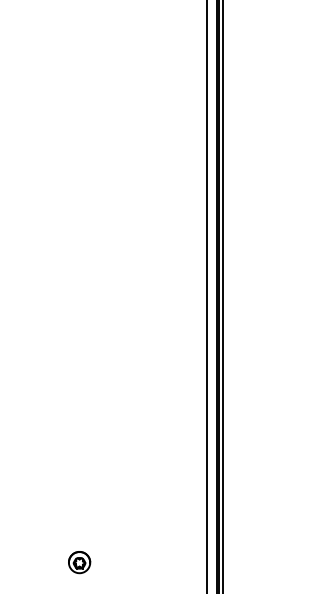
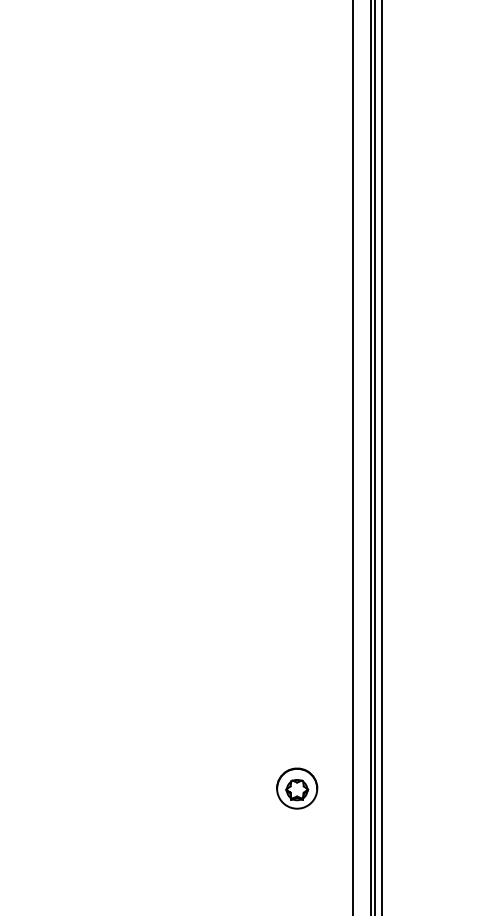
part: (79, 562) -> (297, 788), moved

